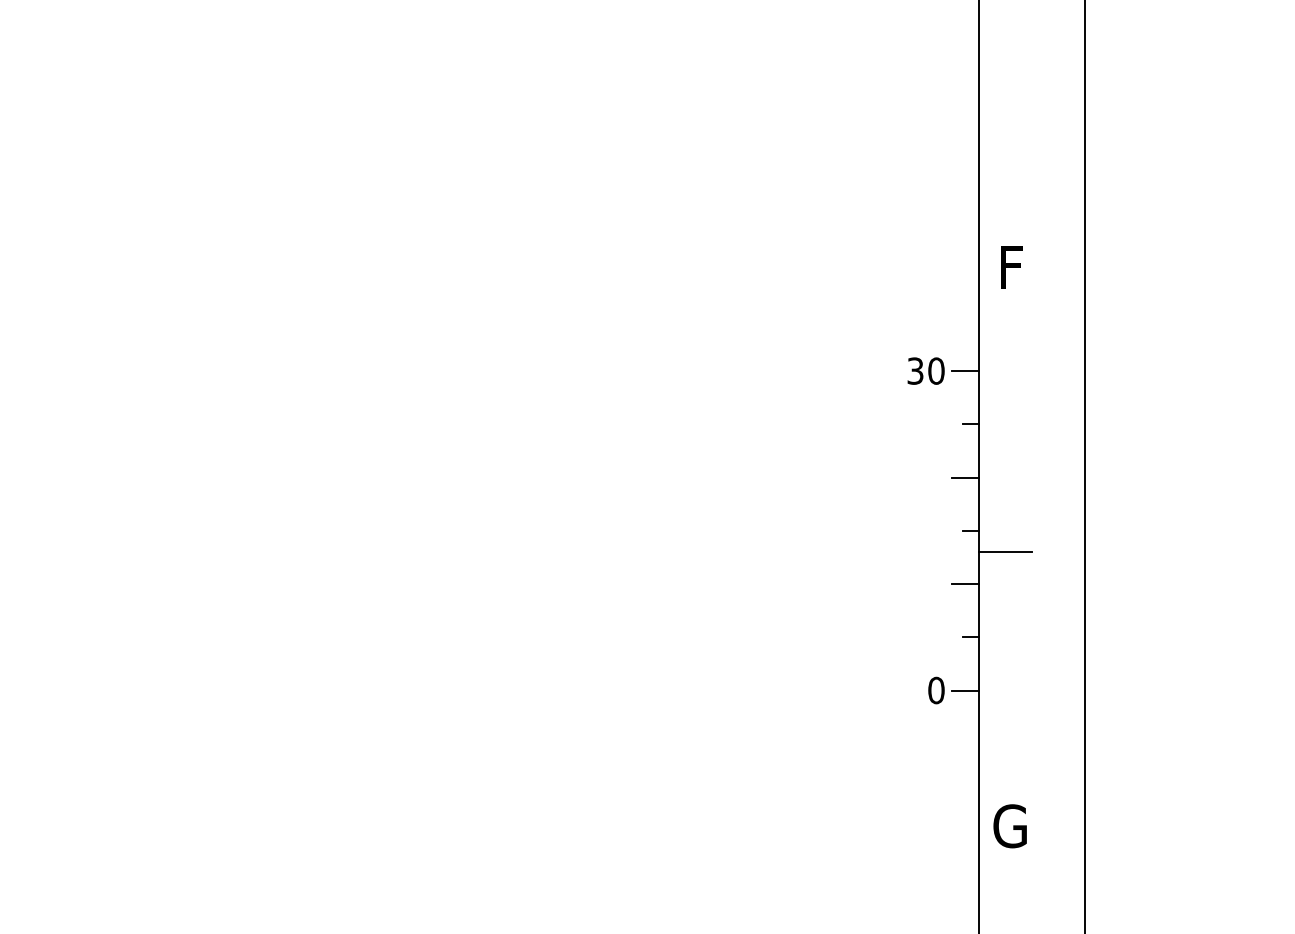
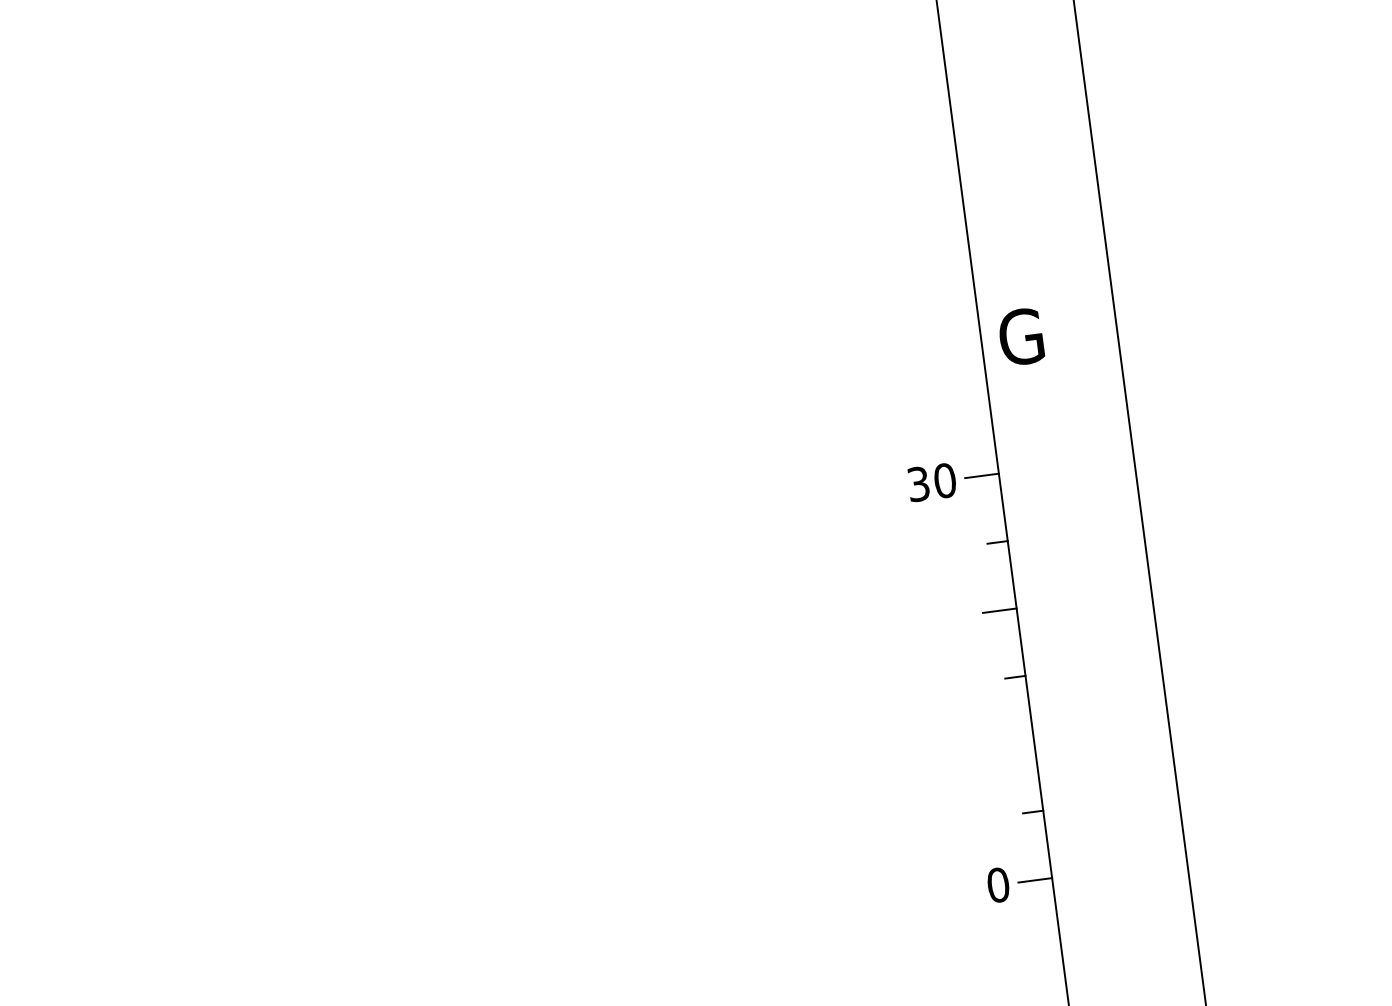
text: (1009, 267) -> (1020, 337), F -> G
line: (1005, 552) -> (1062, 698), removed
line: (965, 584) -> (1017, 746), removed

